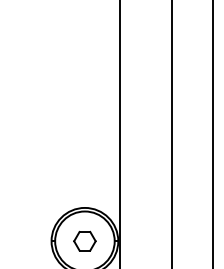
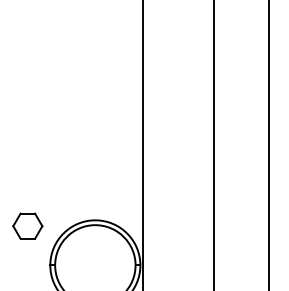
part: (84, 240) -> (27, 225), moved

